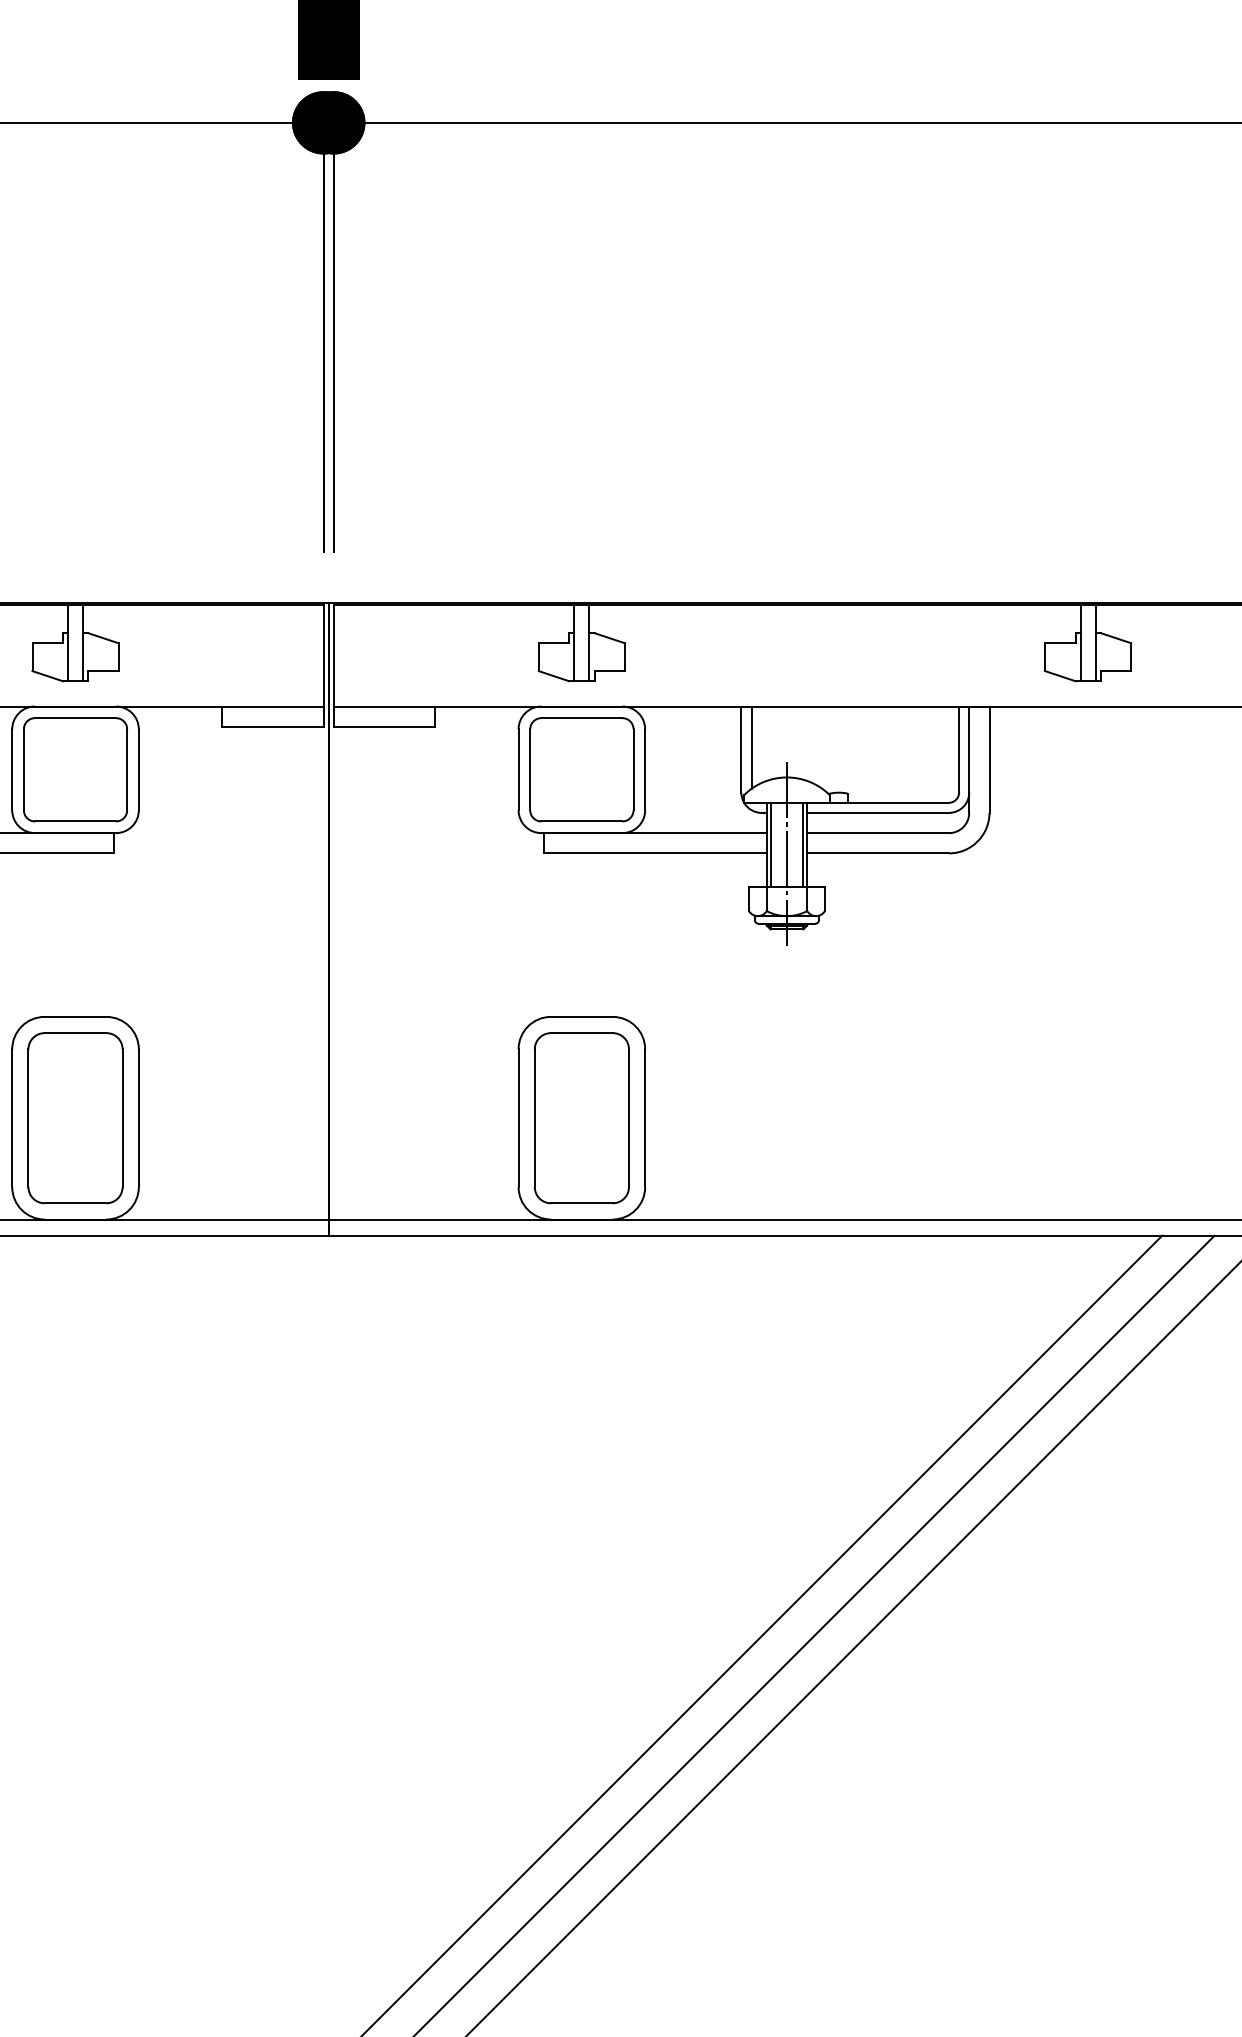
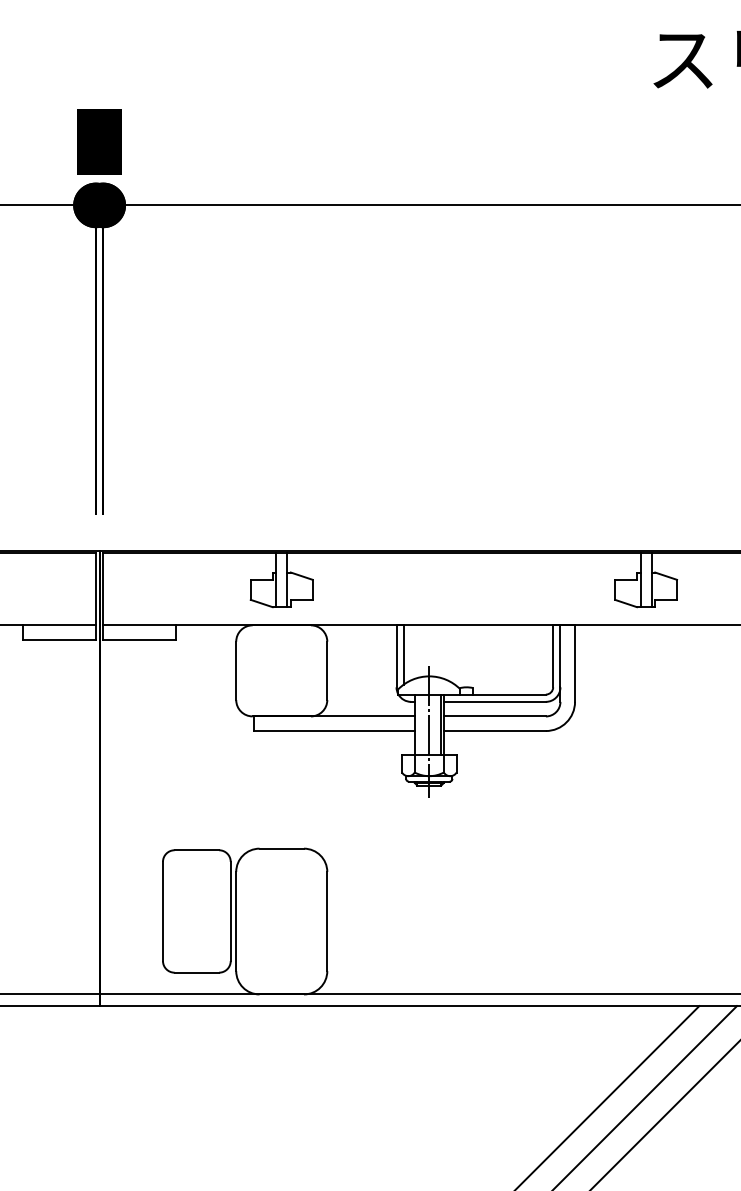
part: (581, 769) -> (281, 670), removed
line: (770, 844) -> (417, 724), removed
part: (581, 1118) -> (196, 911), moved

